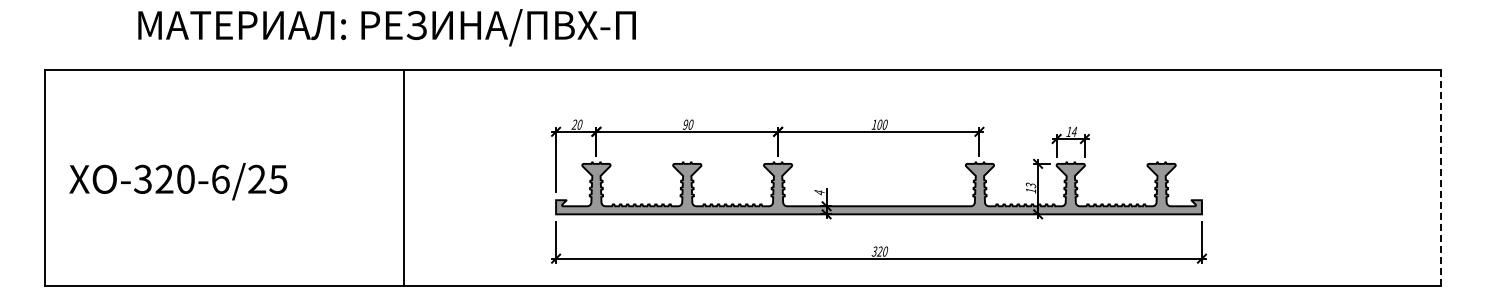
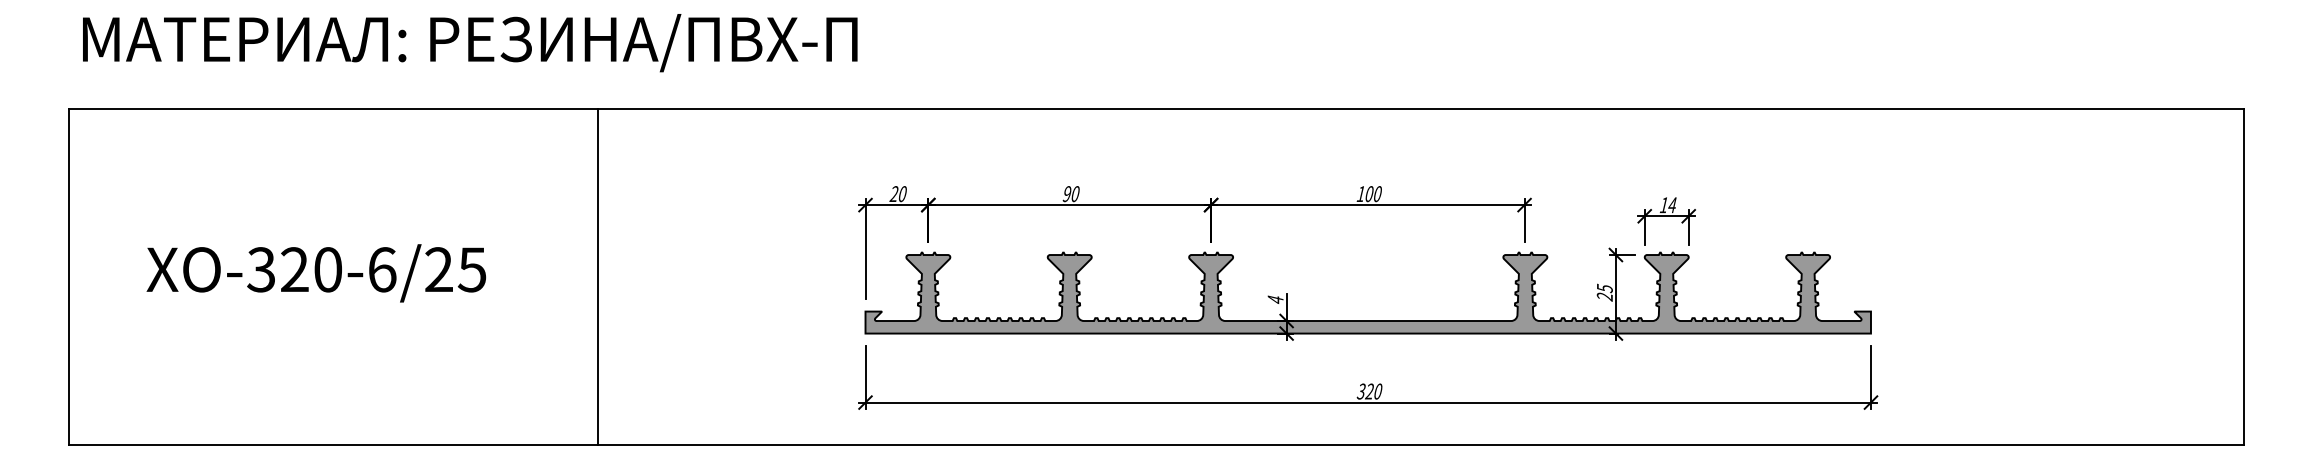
text: (386, 27) -> (469, 42), moved
line: (404, 177) -> (598, 276), moved
line: (1441, 178) -> (2243, 277), dashed -> solid
text: (178, 181) -> (316, 273), moved
text: (1030, 187) -> (1604, 291), 13 -> 25

